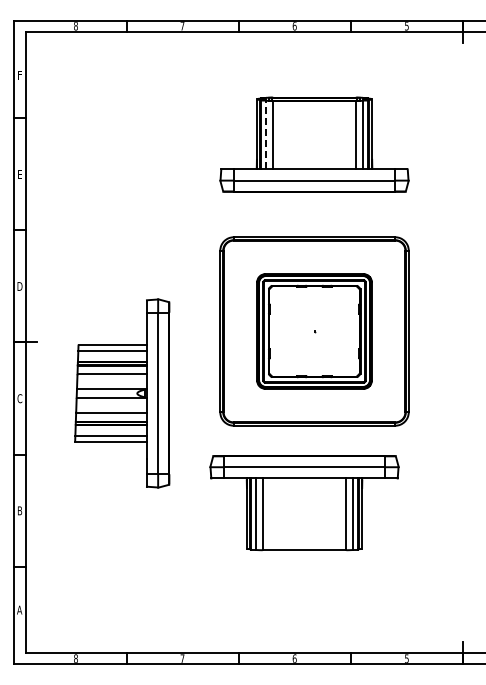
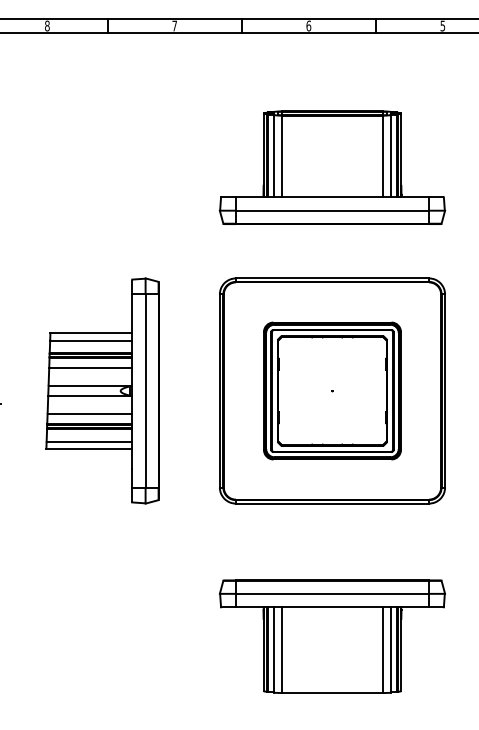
line: (265, 134) -> (273, 155), dashed -> solid
part: (122, 393) -> (102, 391), moved
part: (304, 503) -> (332, 637), moved

